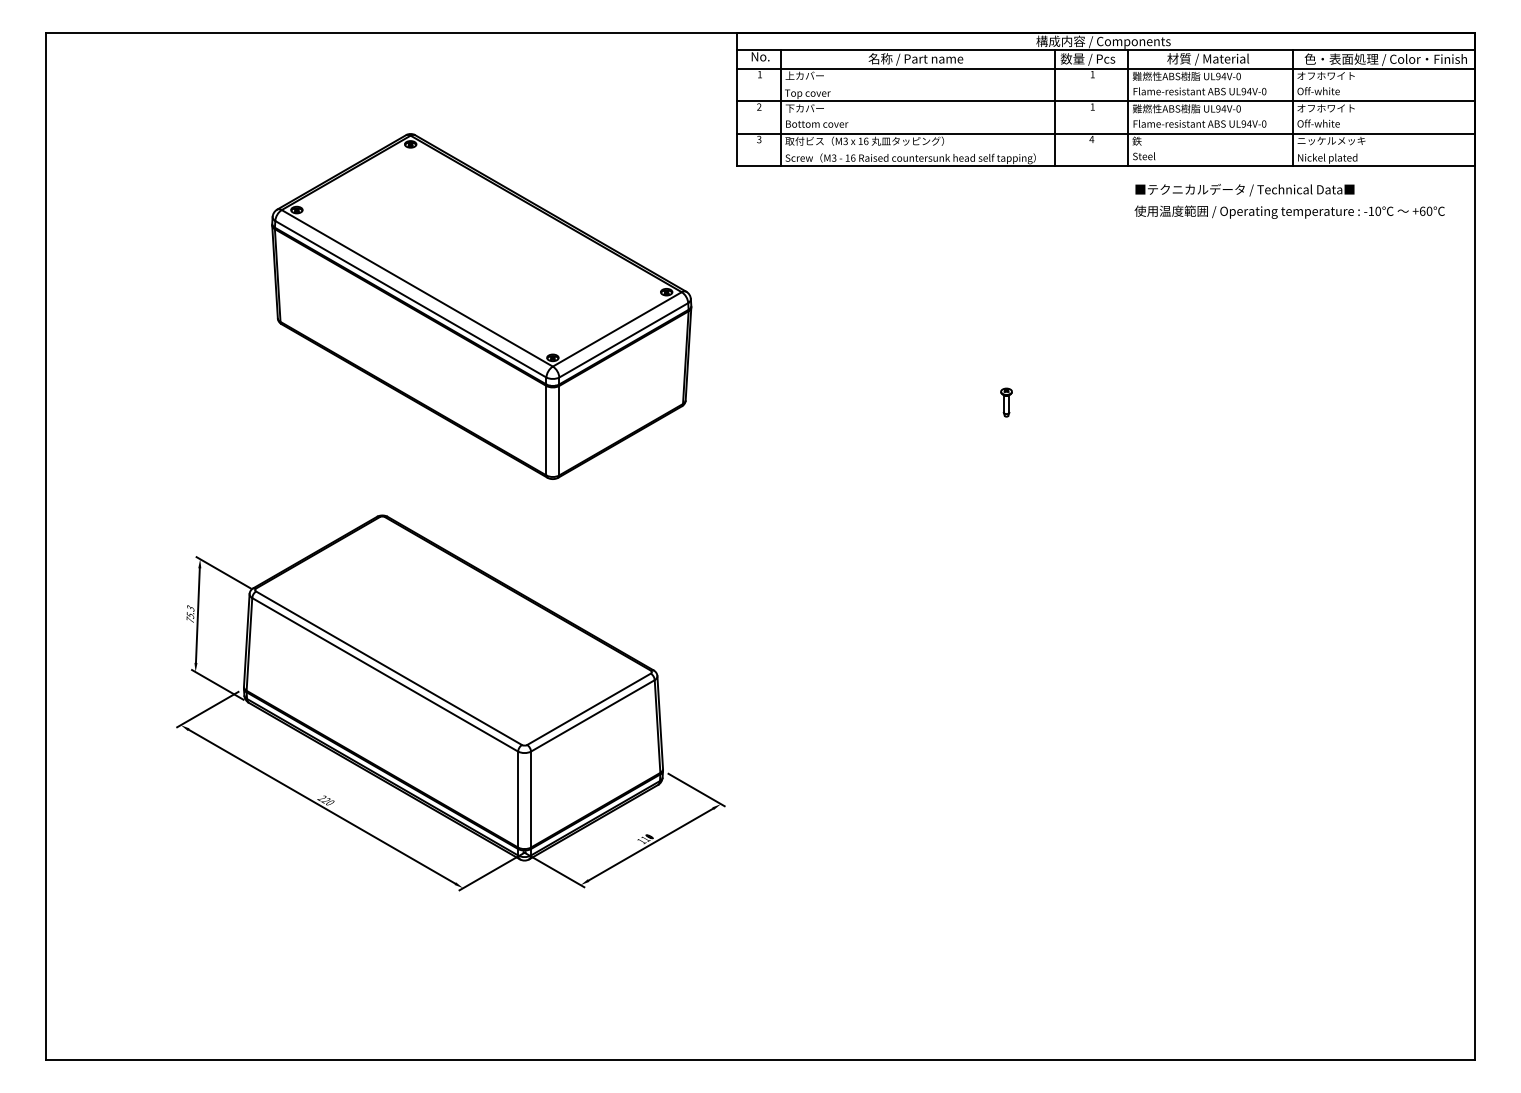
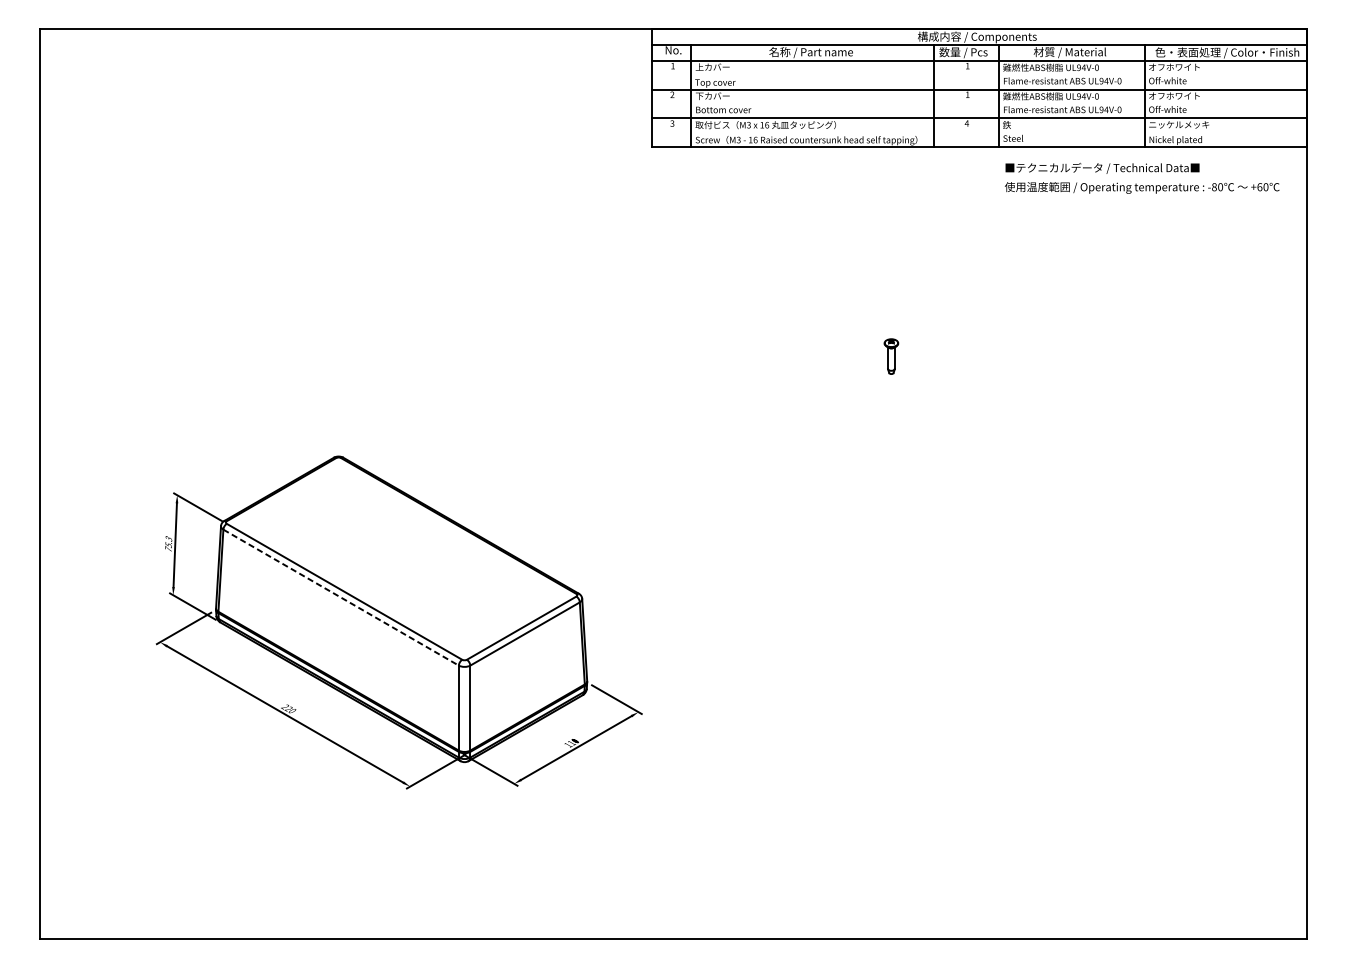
text: (1371, 210) -> (1214, 186), -10 -> -80
part: (481, 306) -> (426, 271), removed
part: (1006, 402) -> (891, 356), size x1.4
line: (385, 674) -> (341, 597), solid -> dashed

